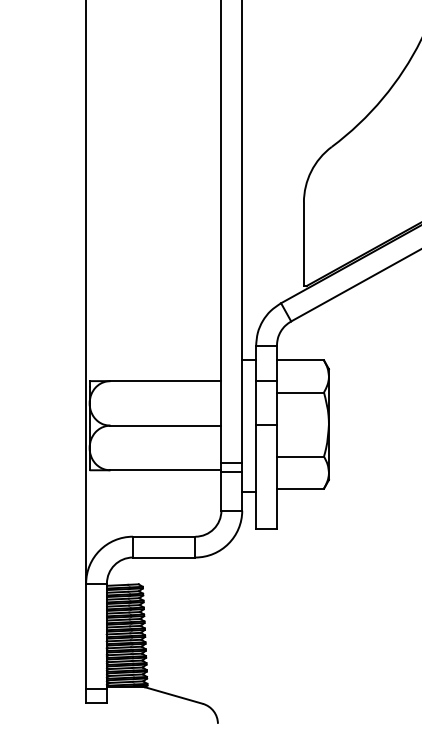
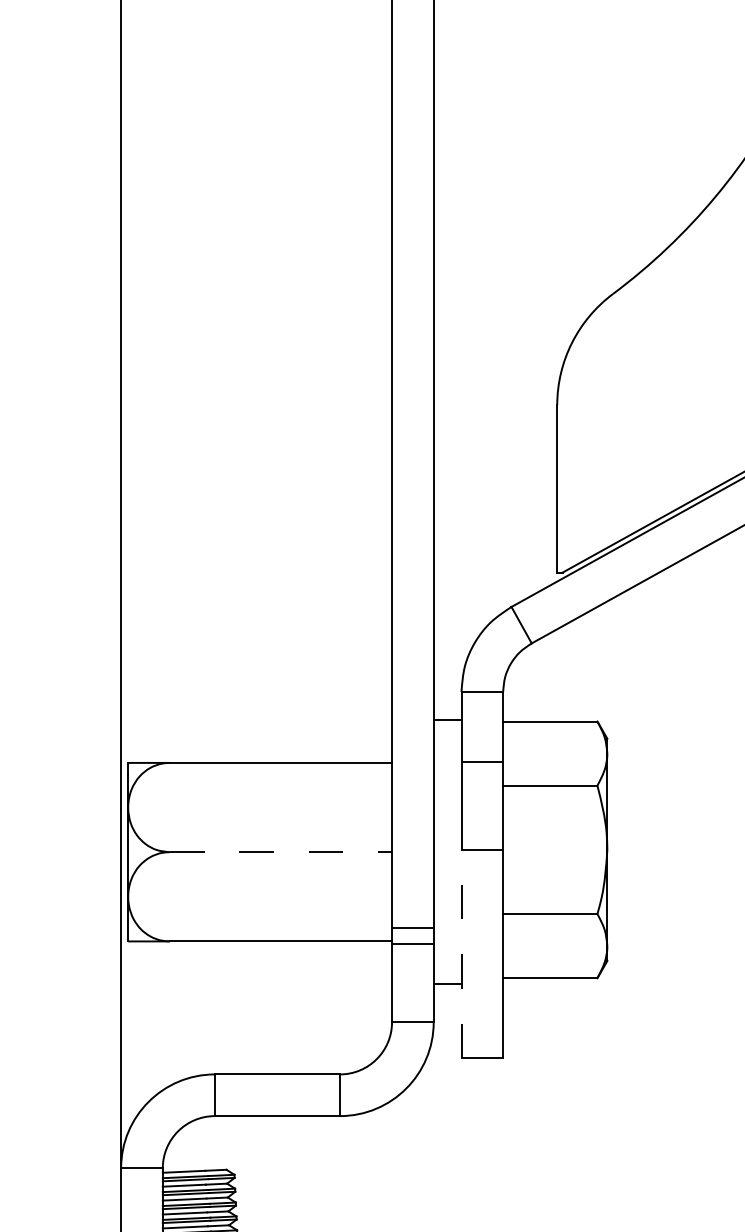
line: (165, 425) -> (280, 851), solid -> dashed
line: (256, 476) -> (462, 953), solid -> dashed

